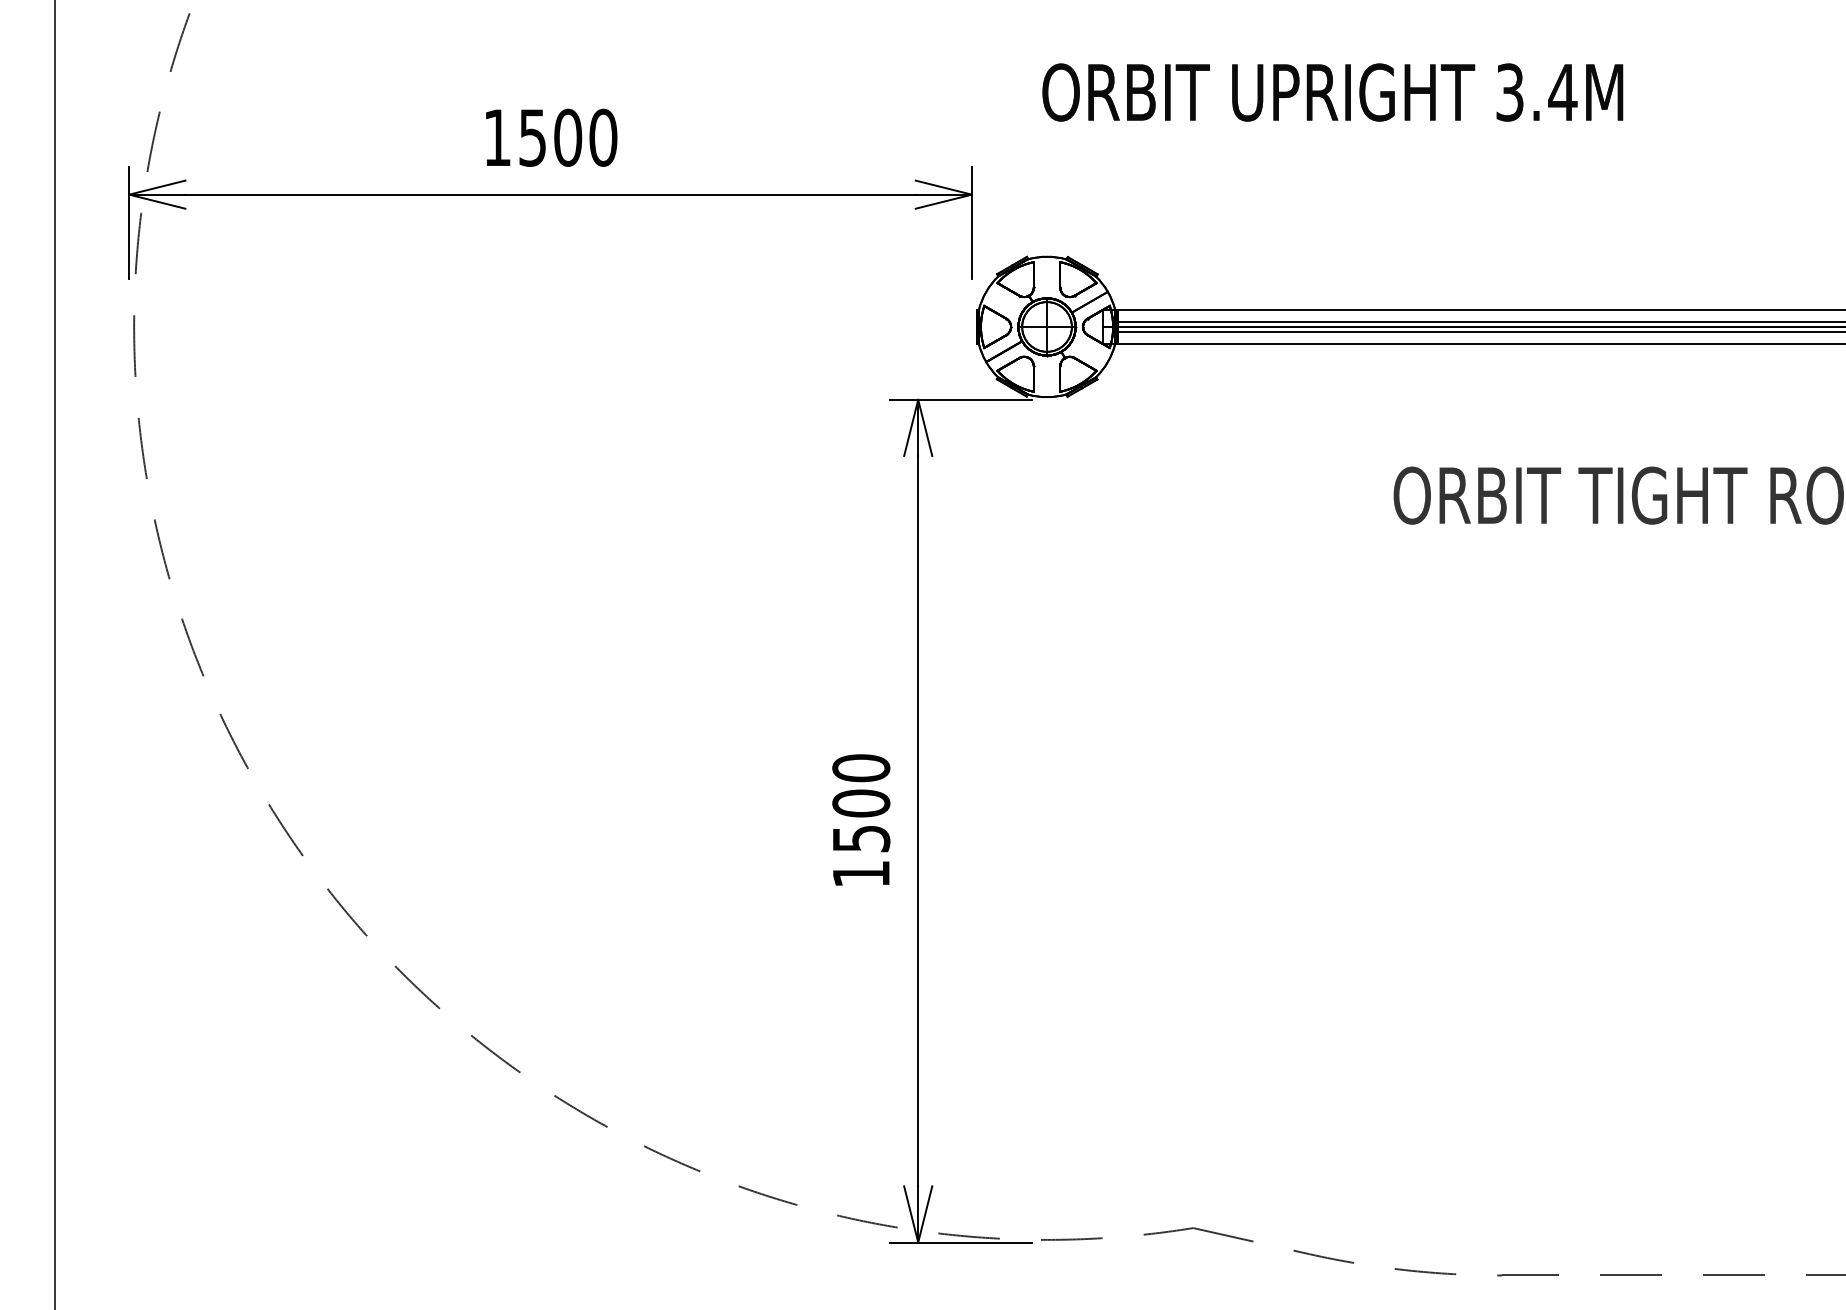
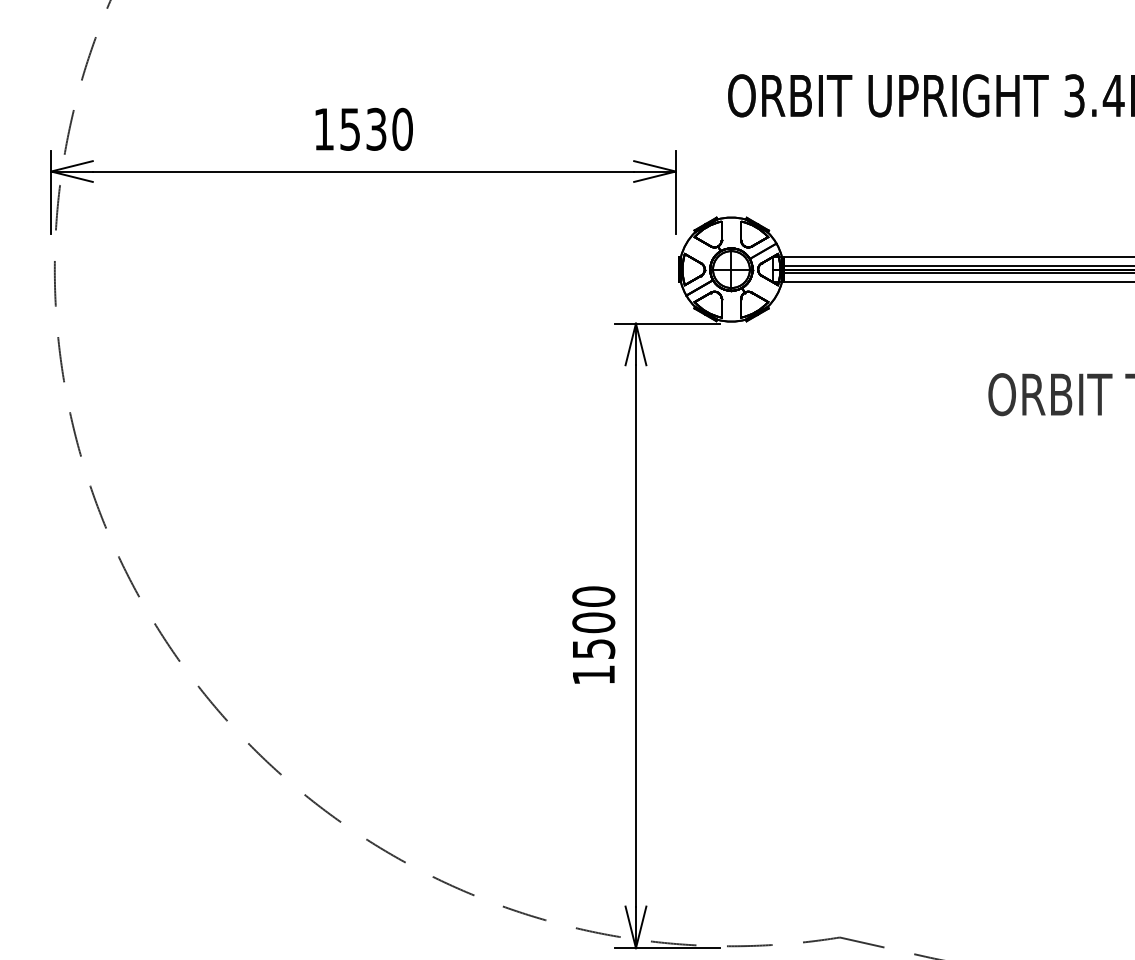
text: (568, 137) -> (376, 129), 1500 -> 1530

